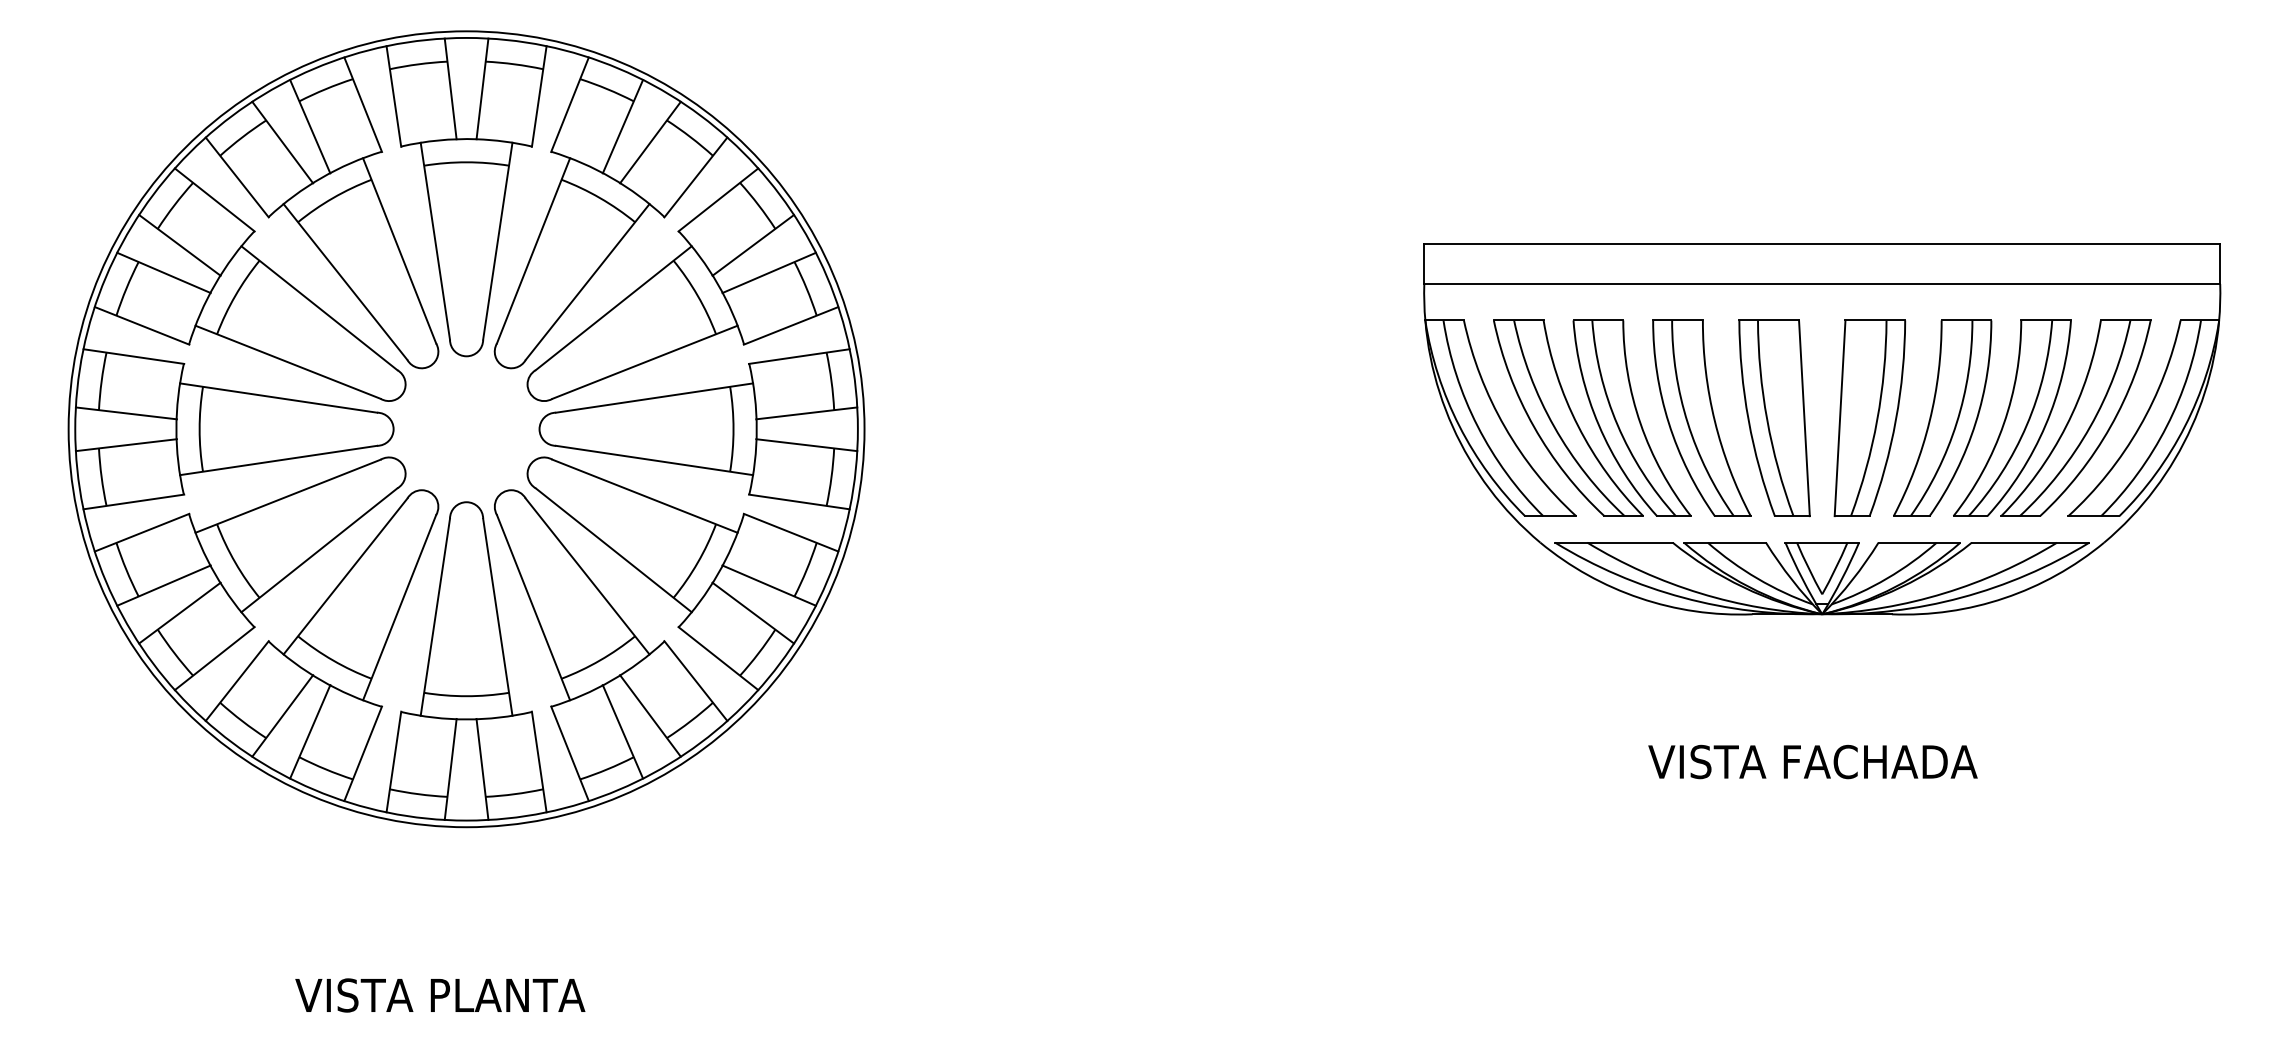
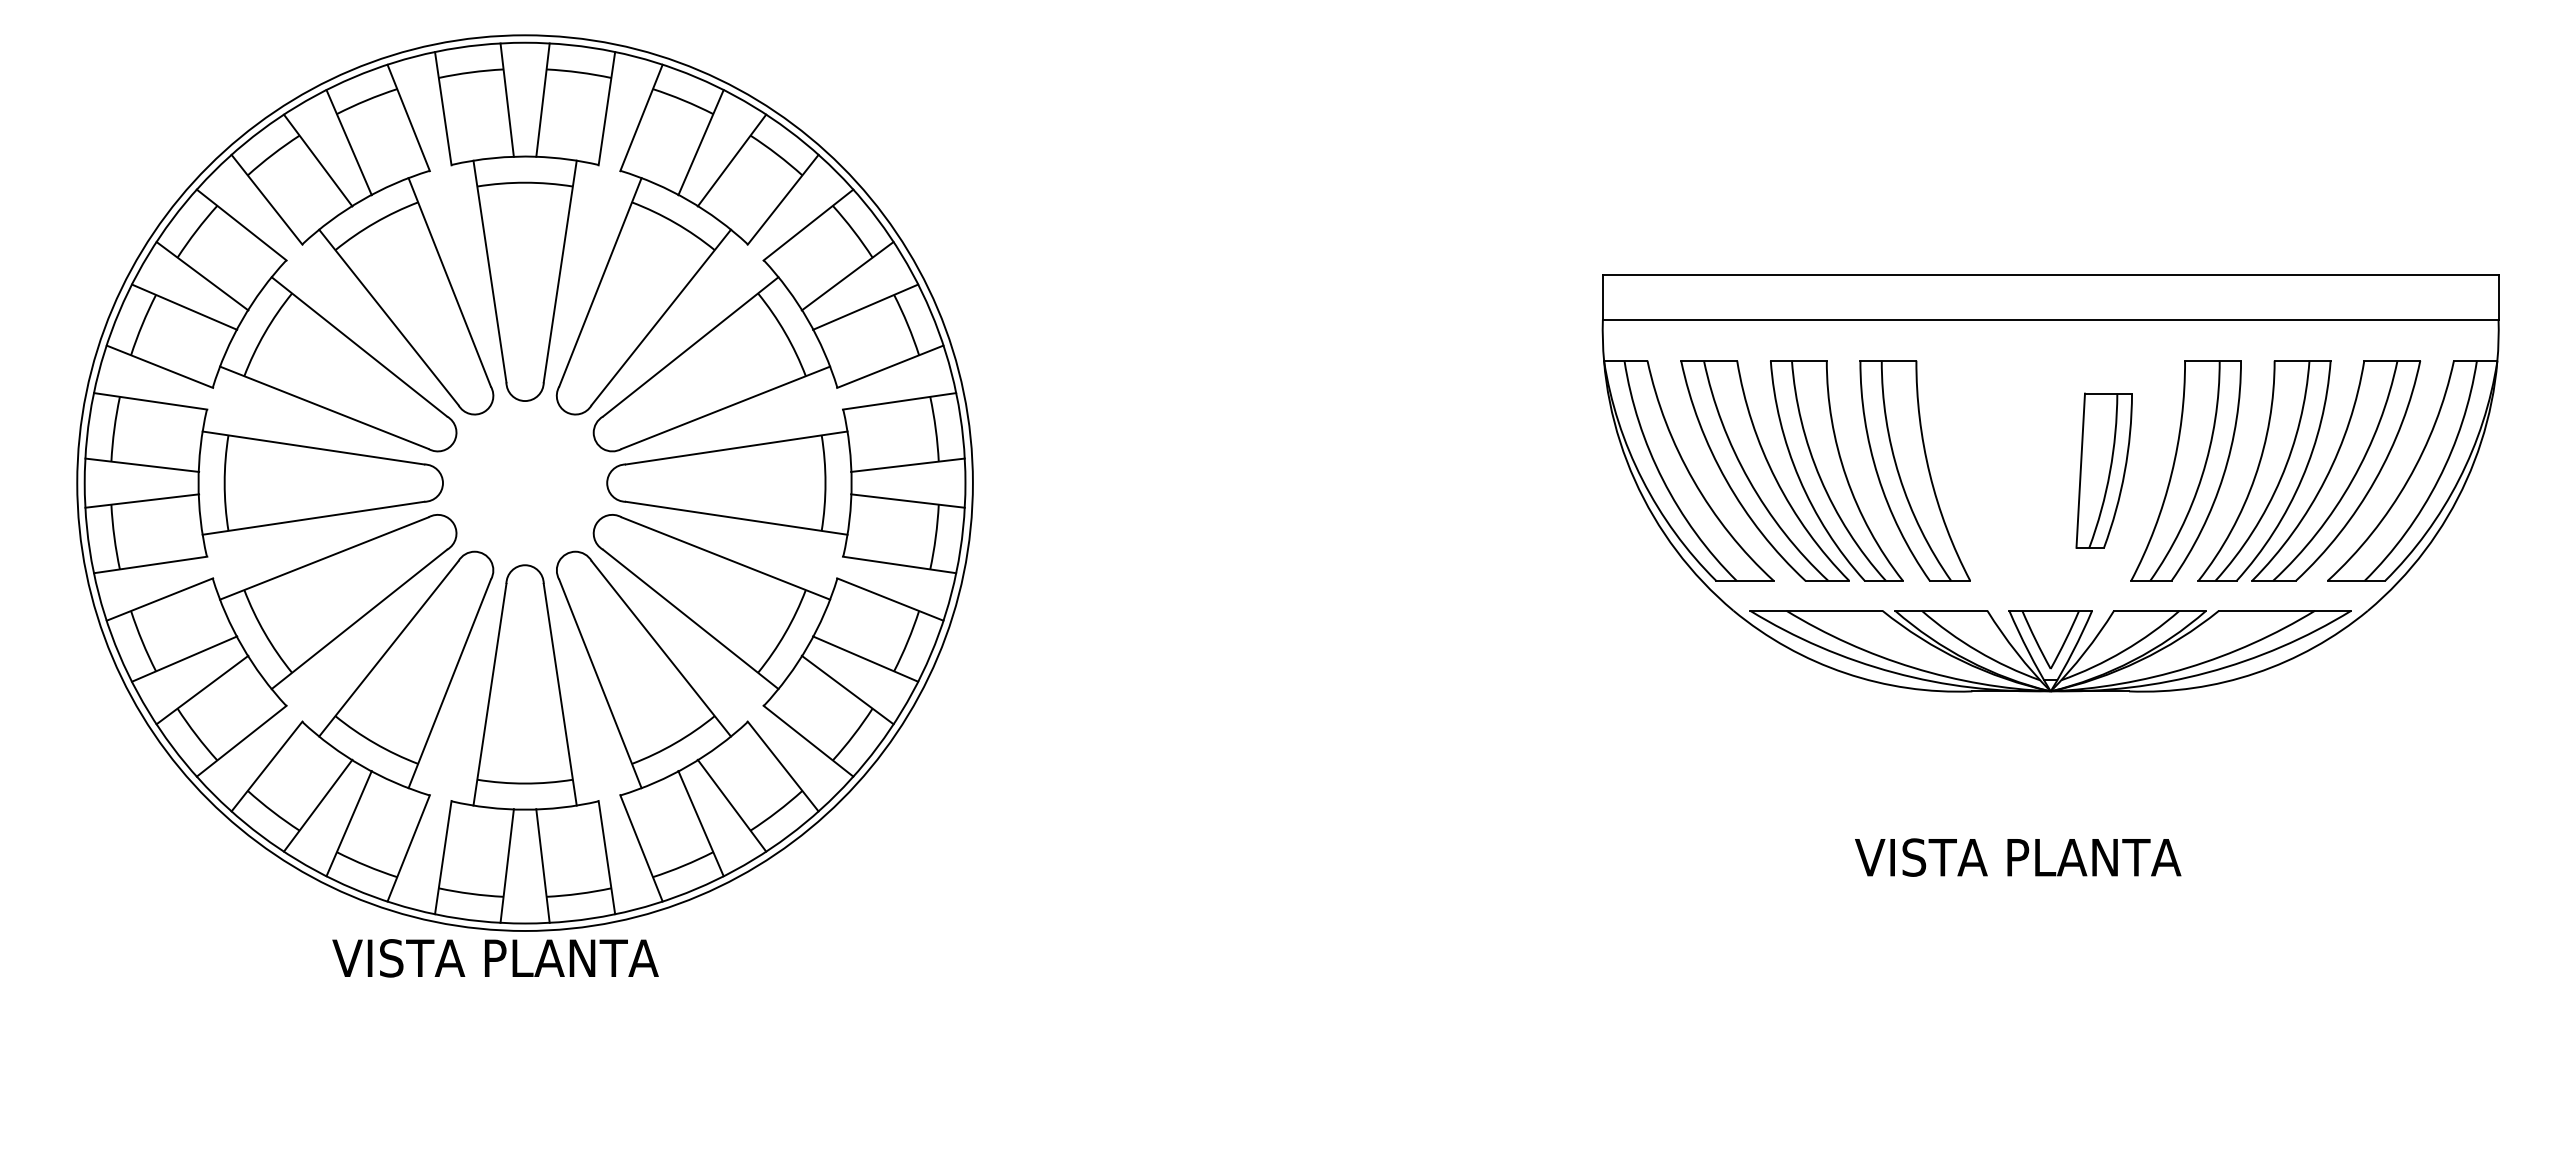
part: (1774, 418) -> (1996, 470), removed
part: (1869, 418) -> (2103, 470), size x0.7
text: (1882, 761) -> (2118, 857), VISTA FACHADA -> VISTA PLANTA
text: (440, 995) -> (495, 958), moved

